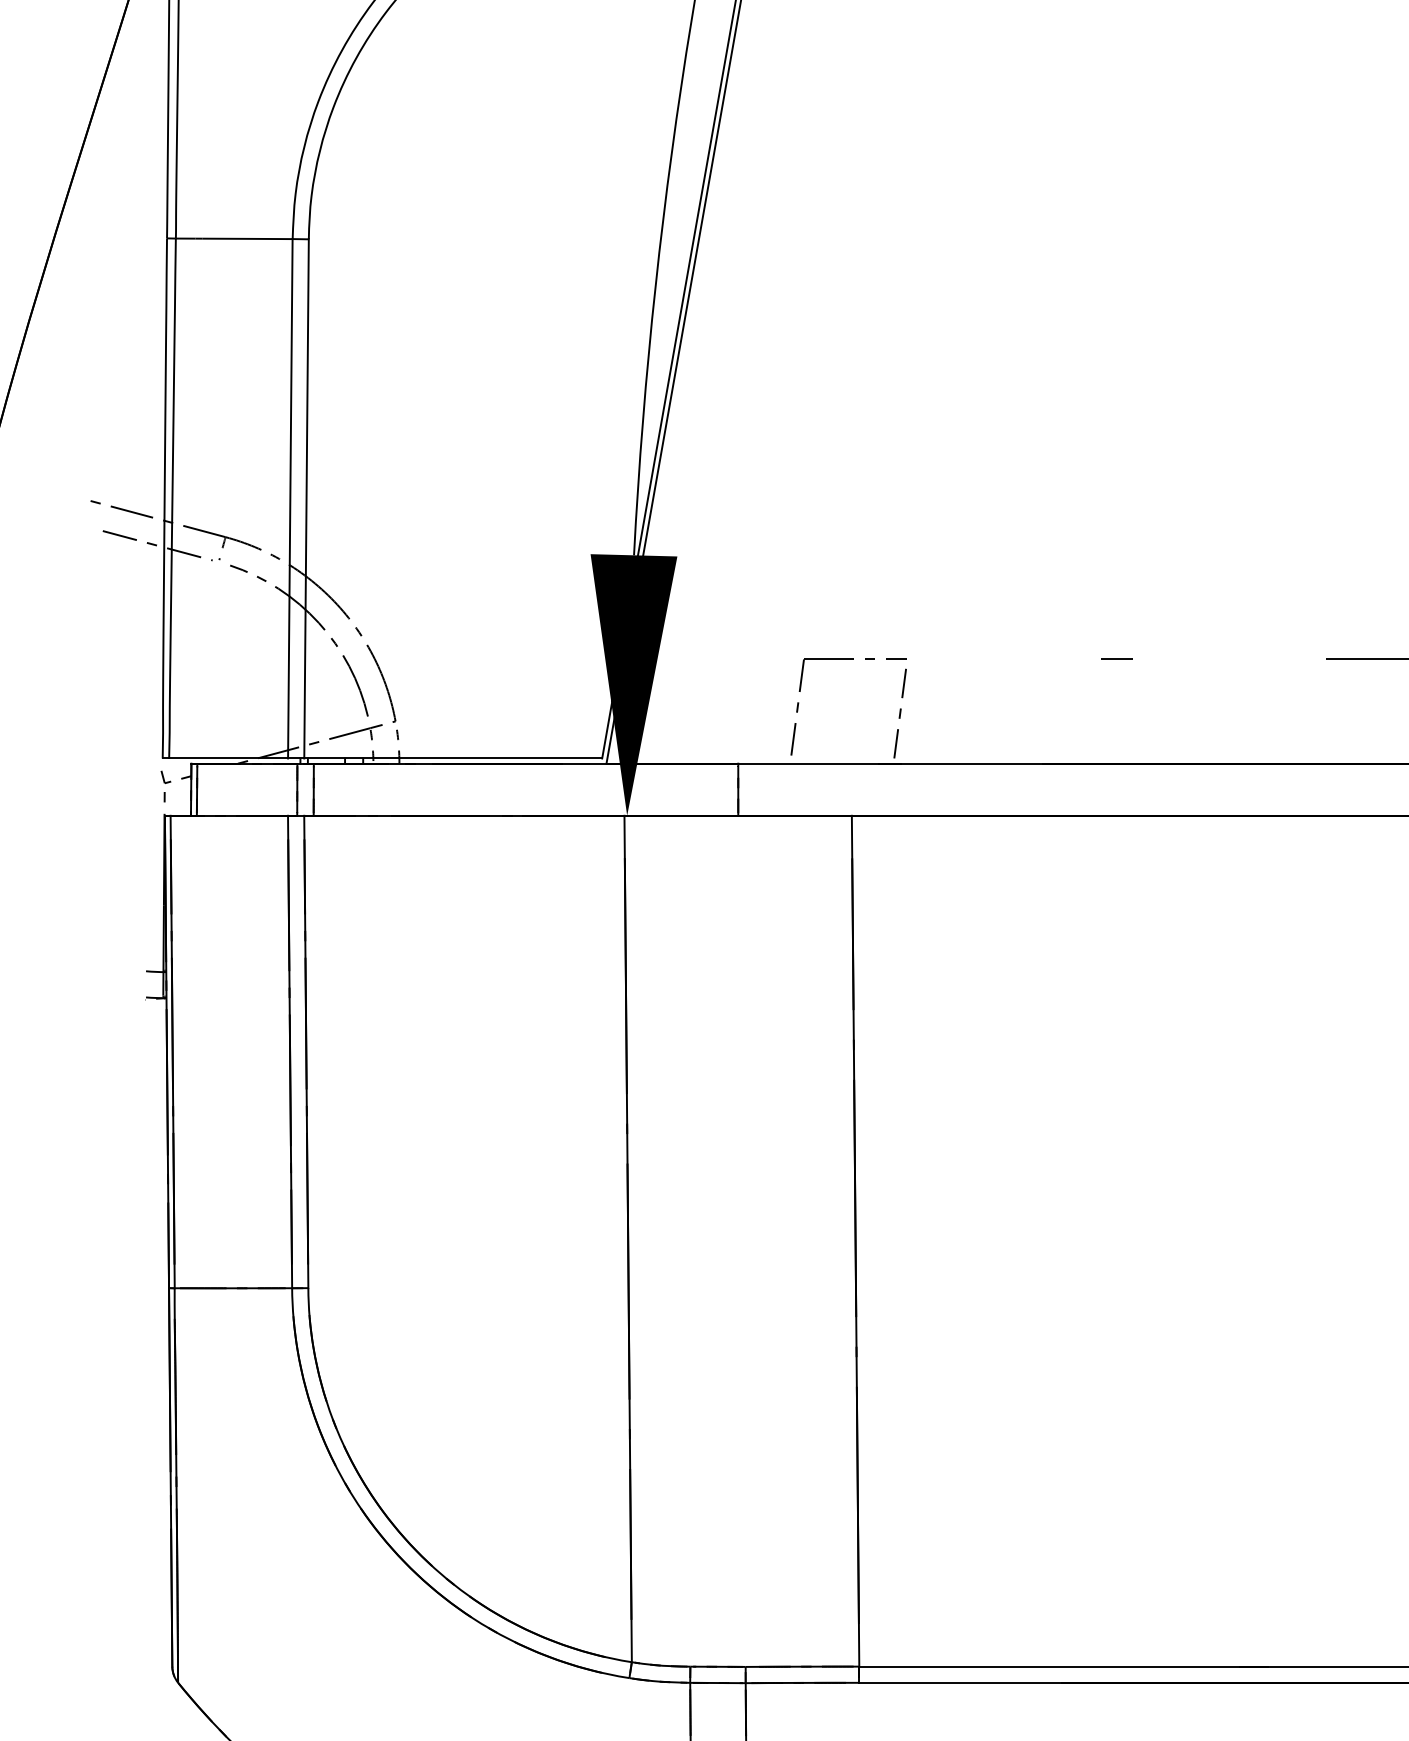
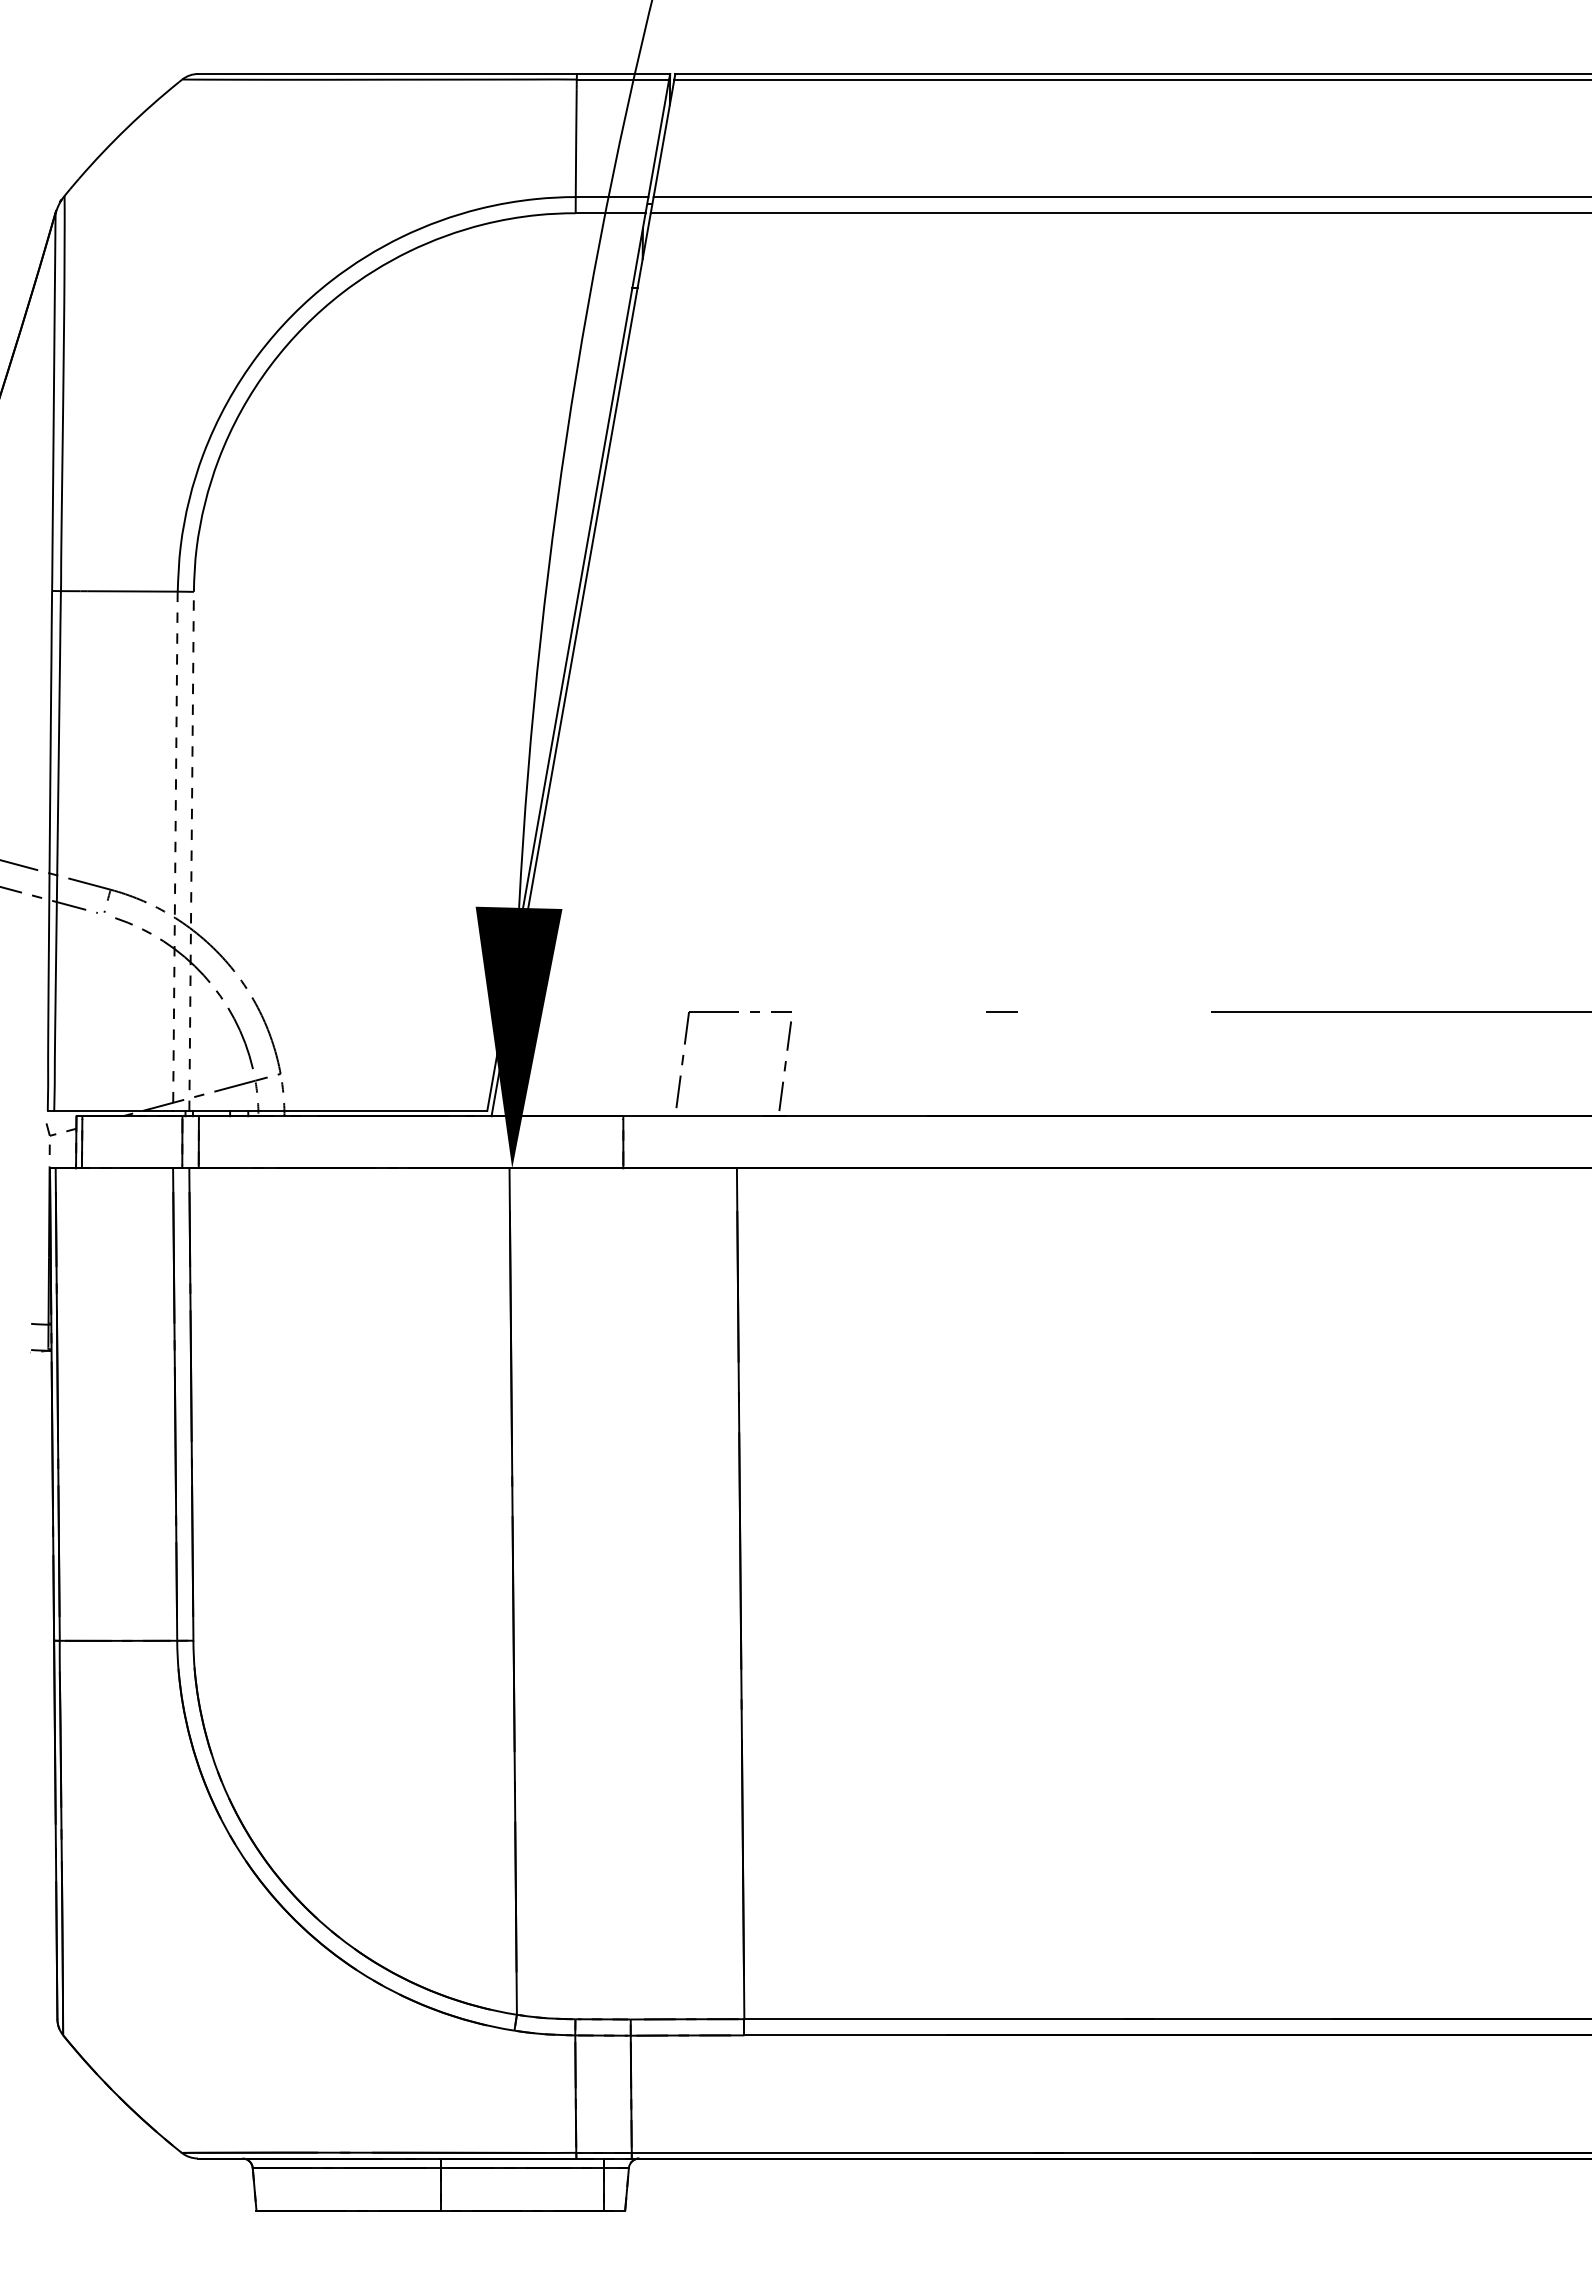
line: (290, 498) -> (175, 851), solid -> dashed
line: (306, 498) -> (191, 851), solid -> dashed

